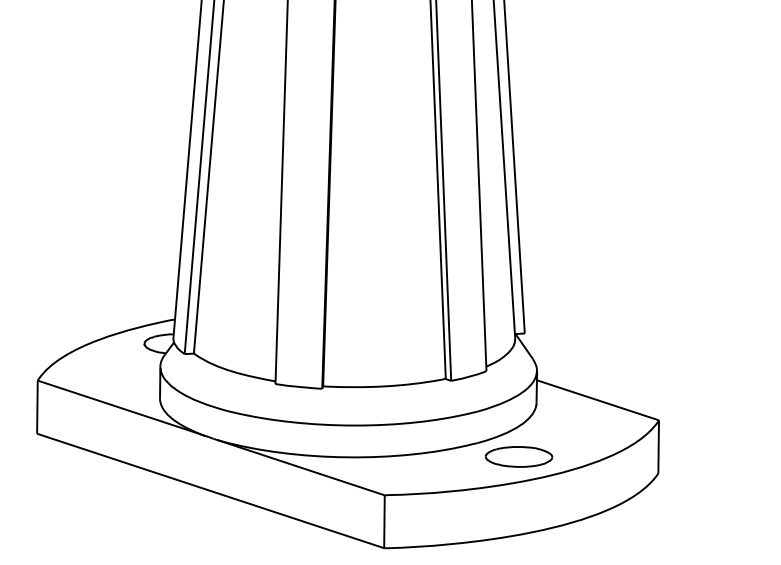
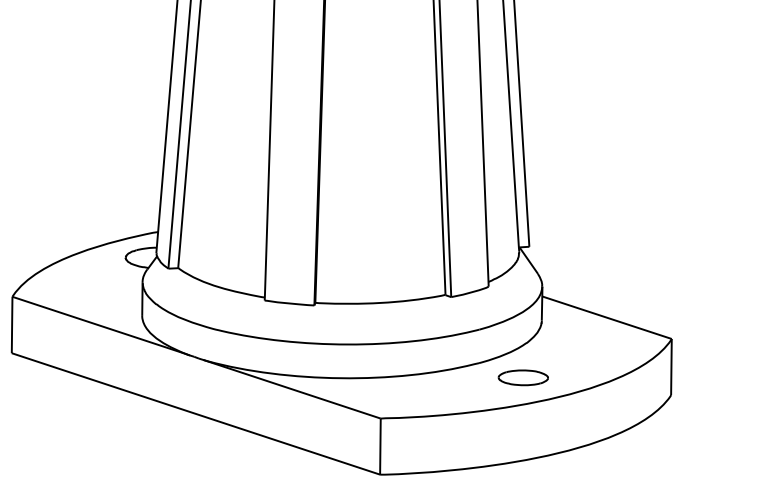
part: (519, 456) -> (523, 377), size x0.7

